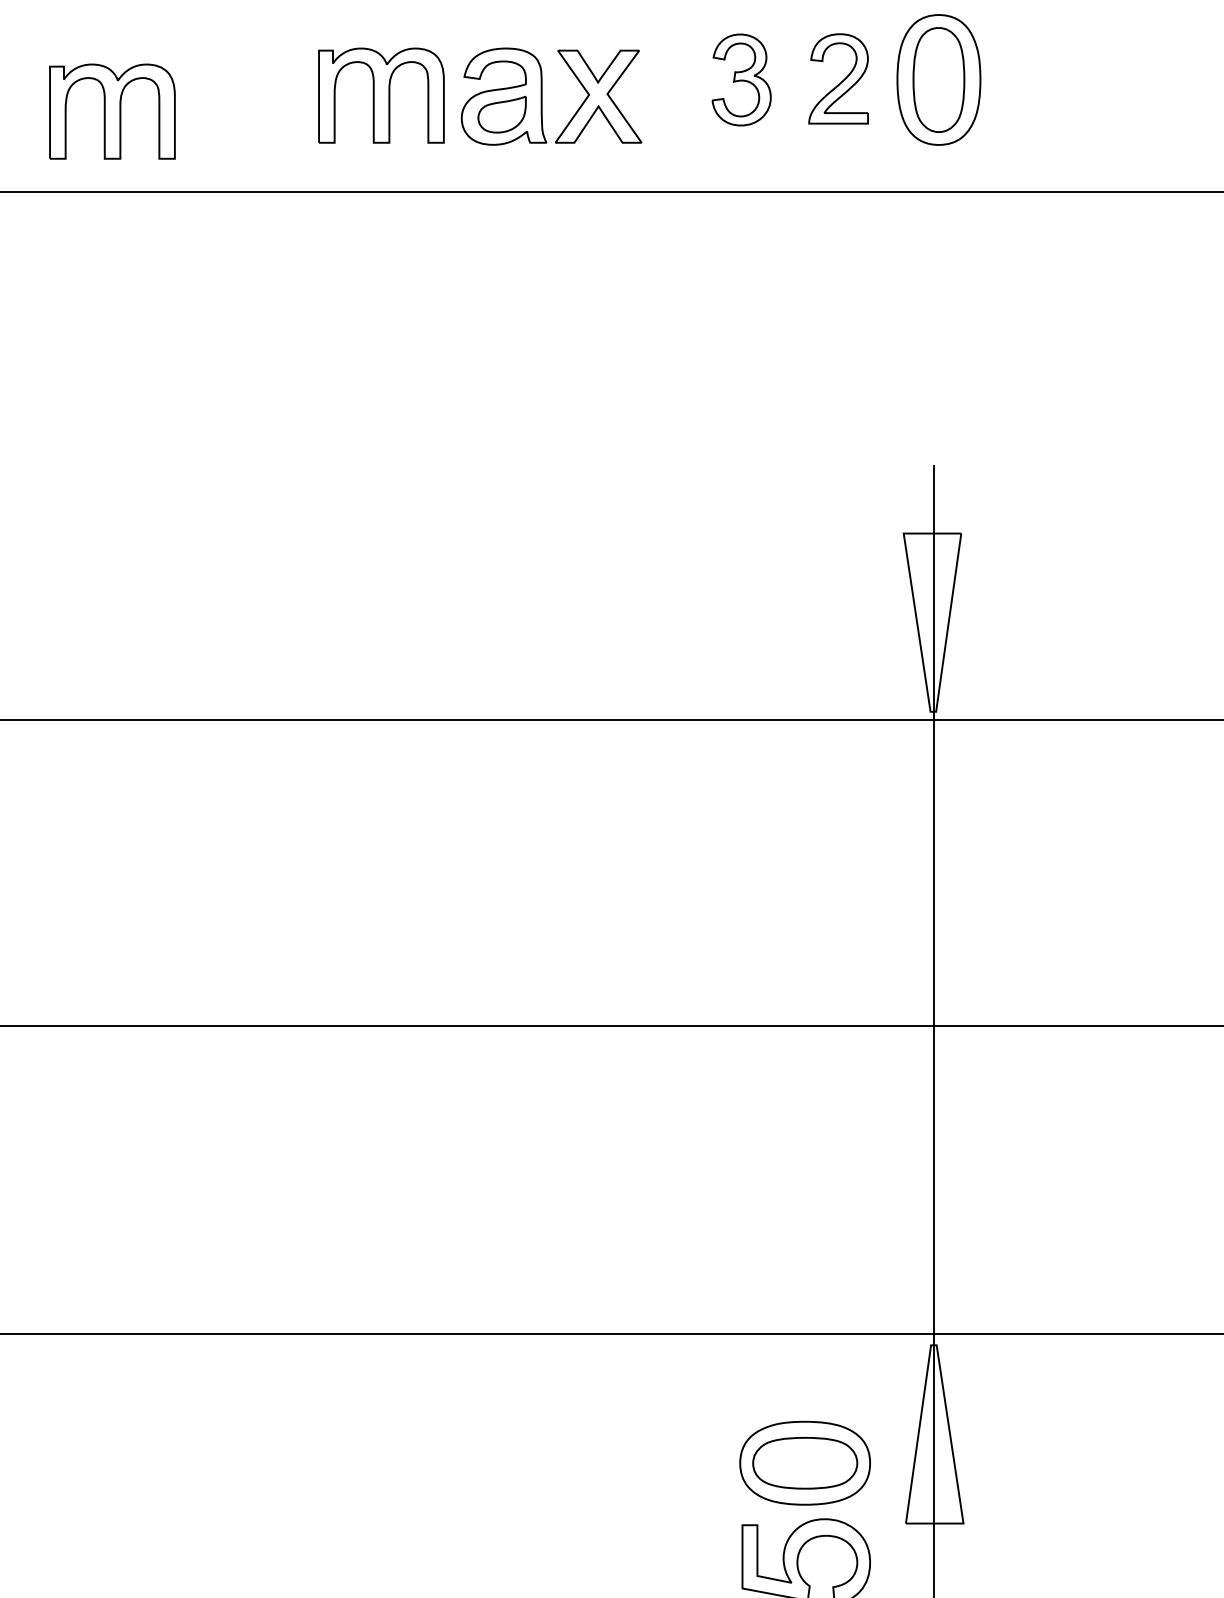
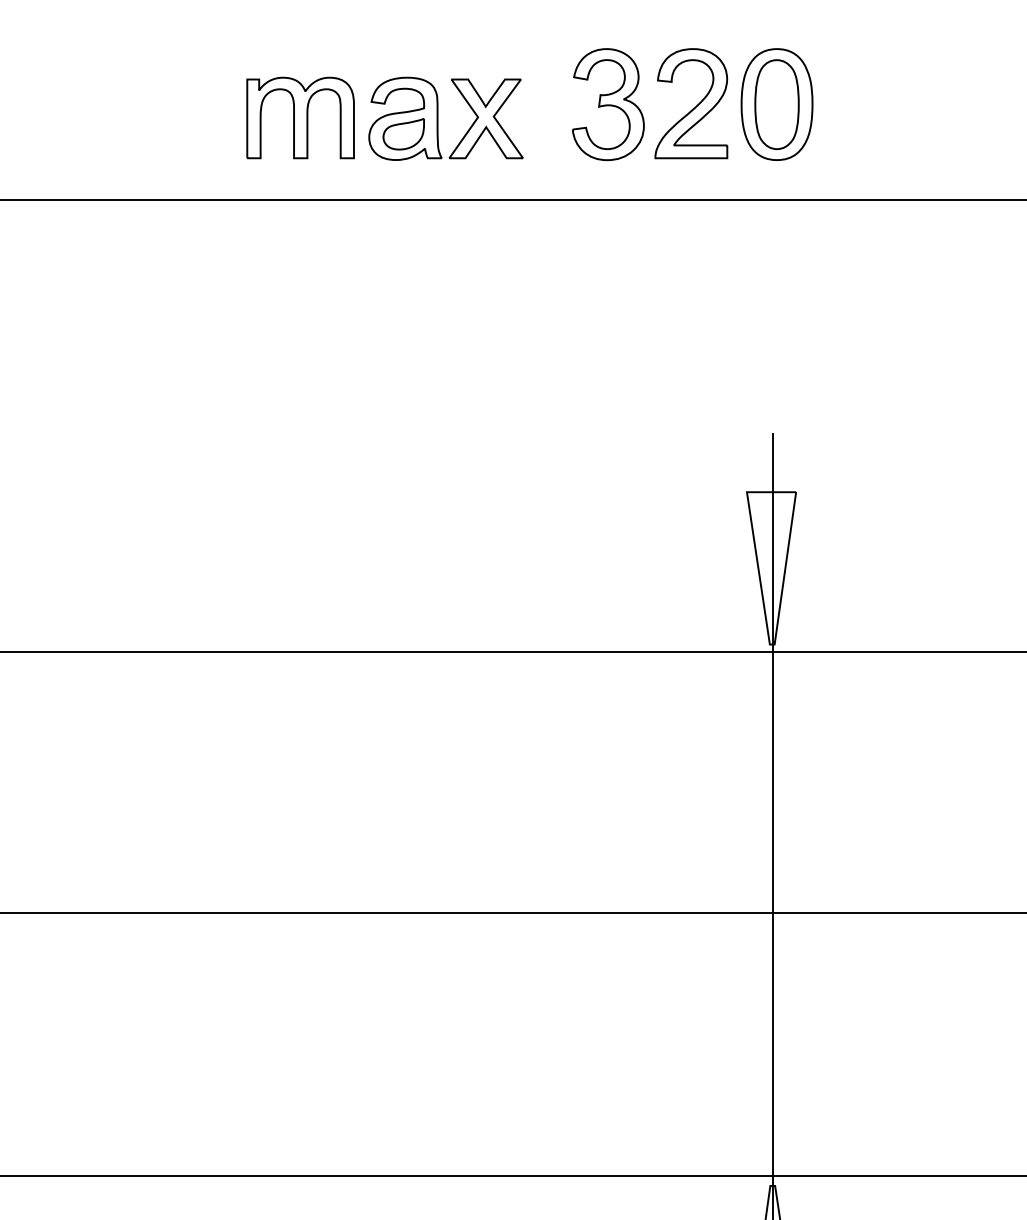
part: (838, 78) -> (691, 103), size x1.43
part: (741, 79) -> (608, 104), size x1.43
part: (112, 111) -> (70, 131), removed

